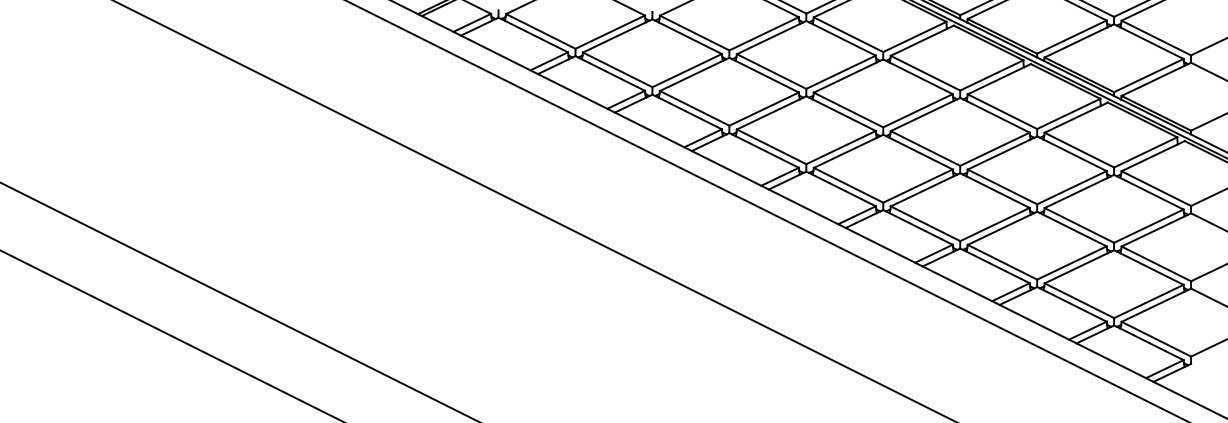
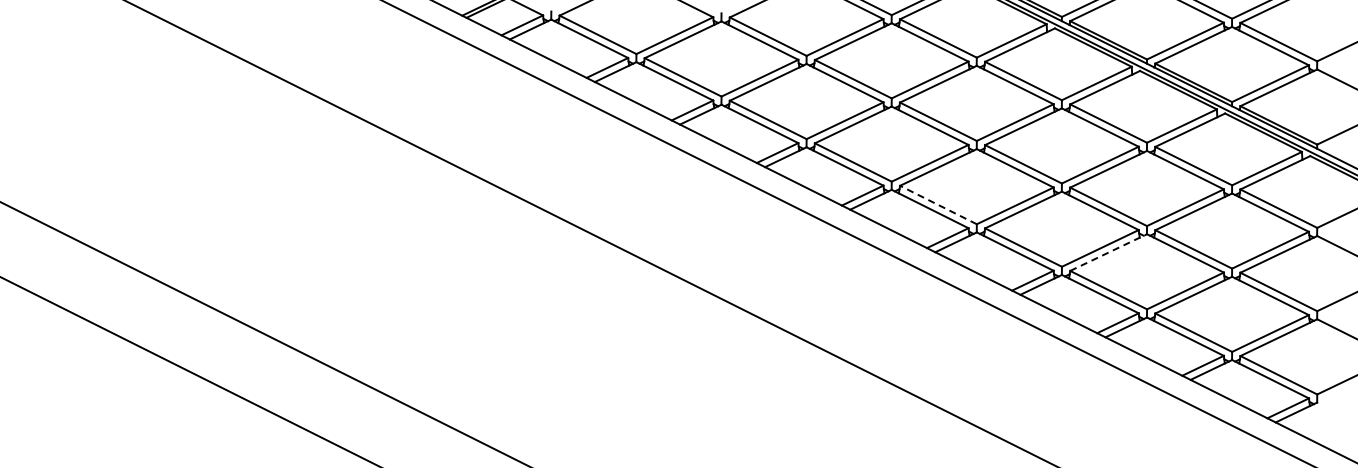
line: (848, 185) -> (938, 205), solid -> dashed
line: (1002, 228) -> (1108, 252), solid -> dashed

